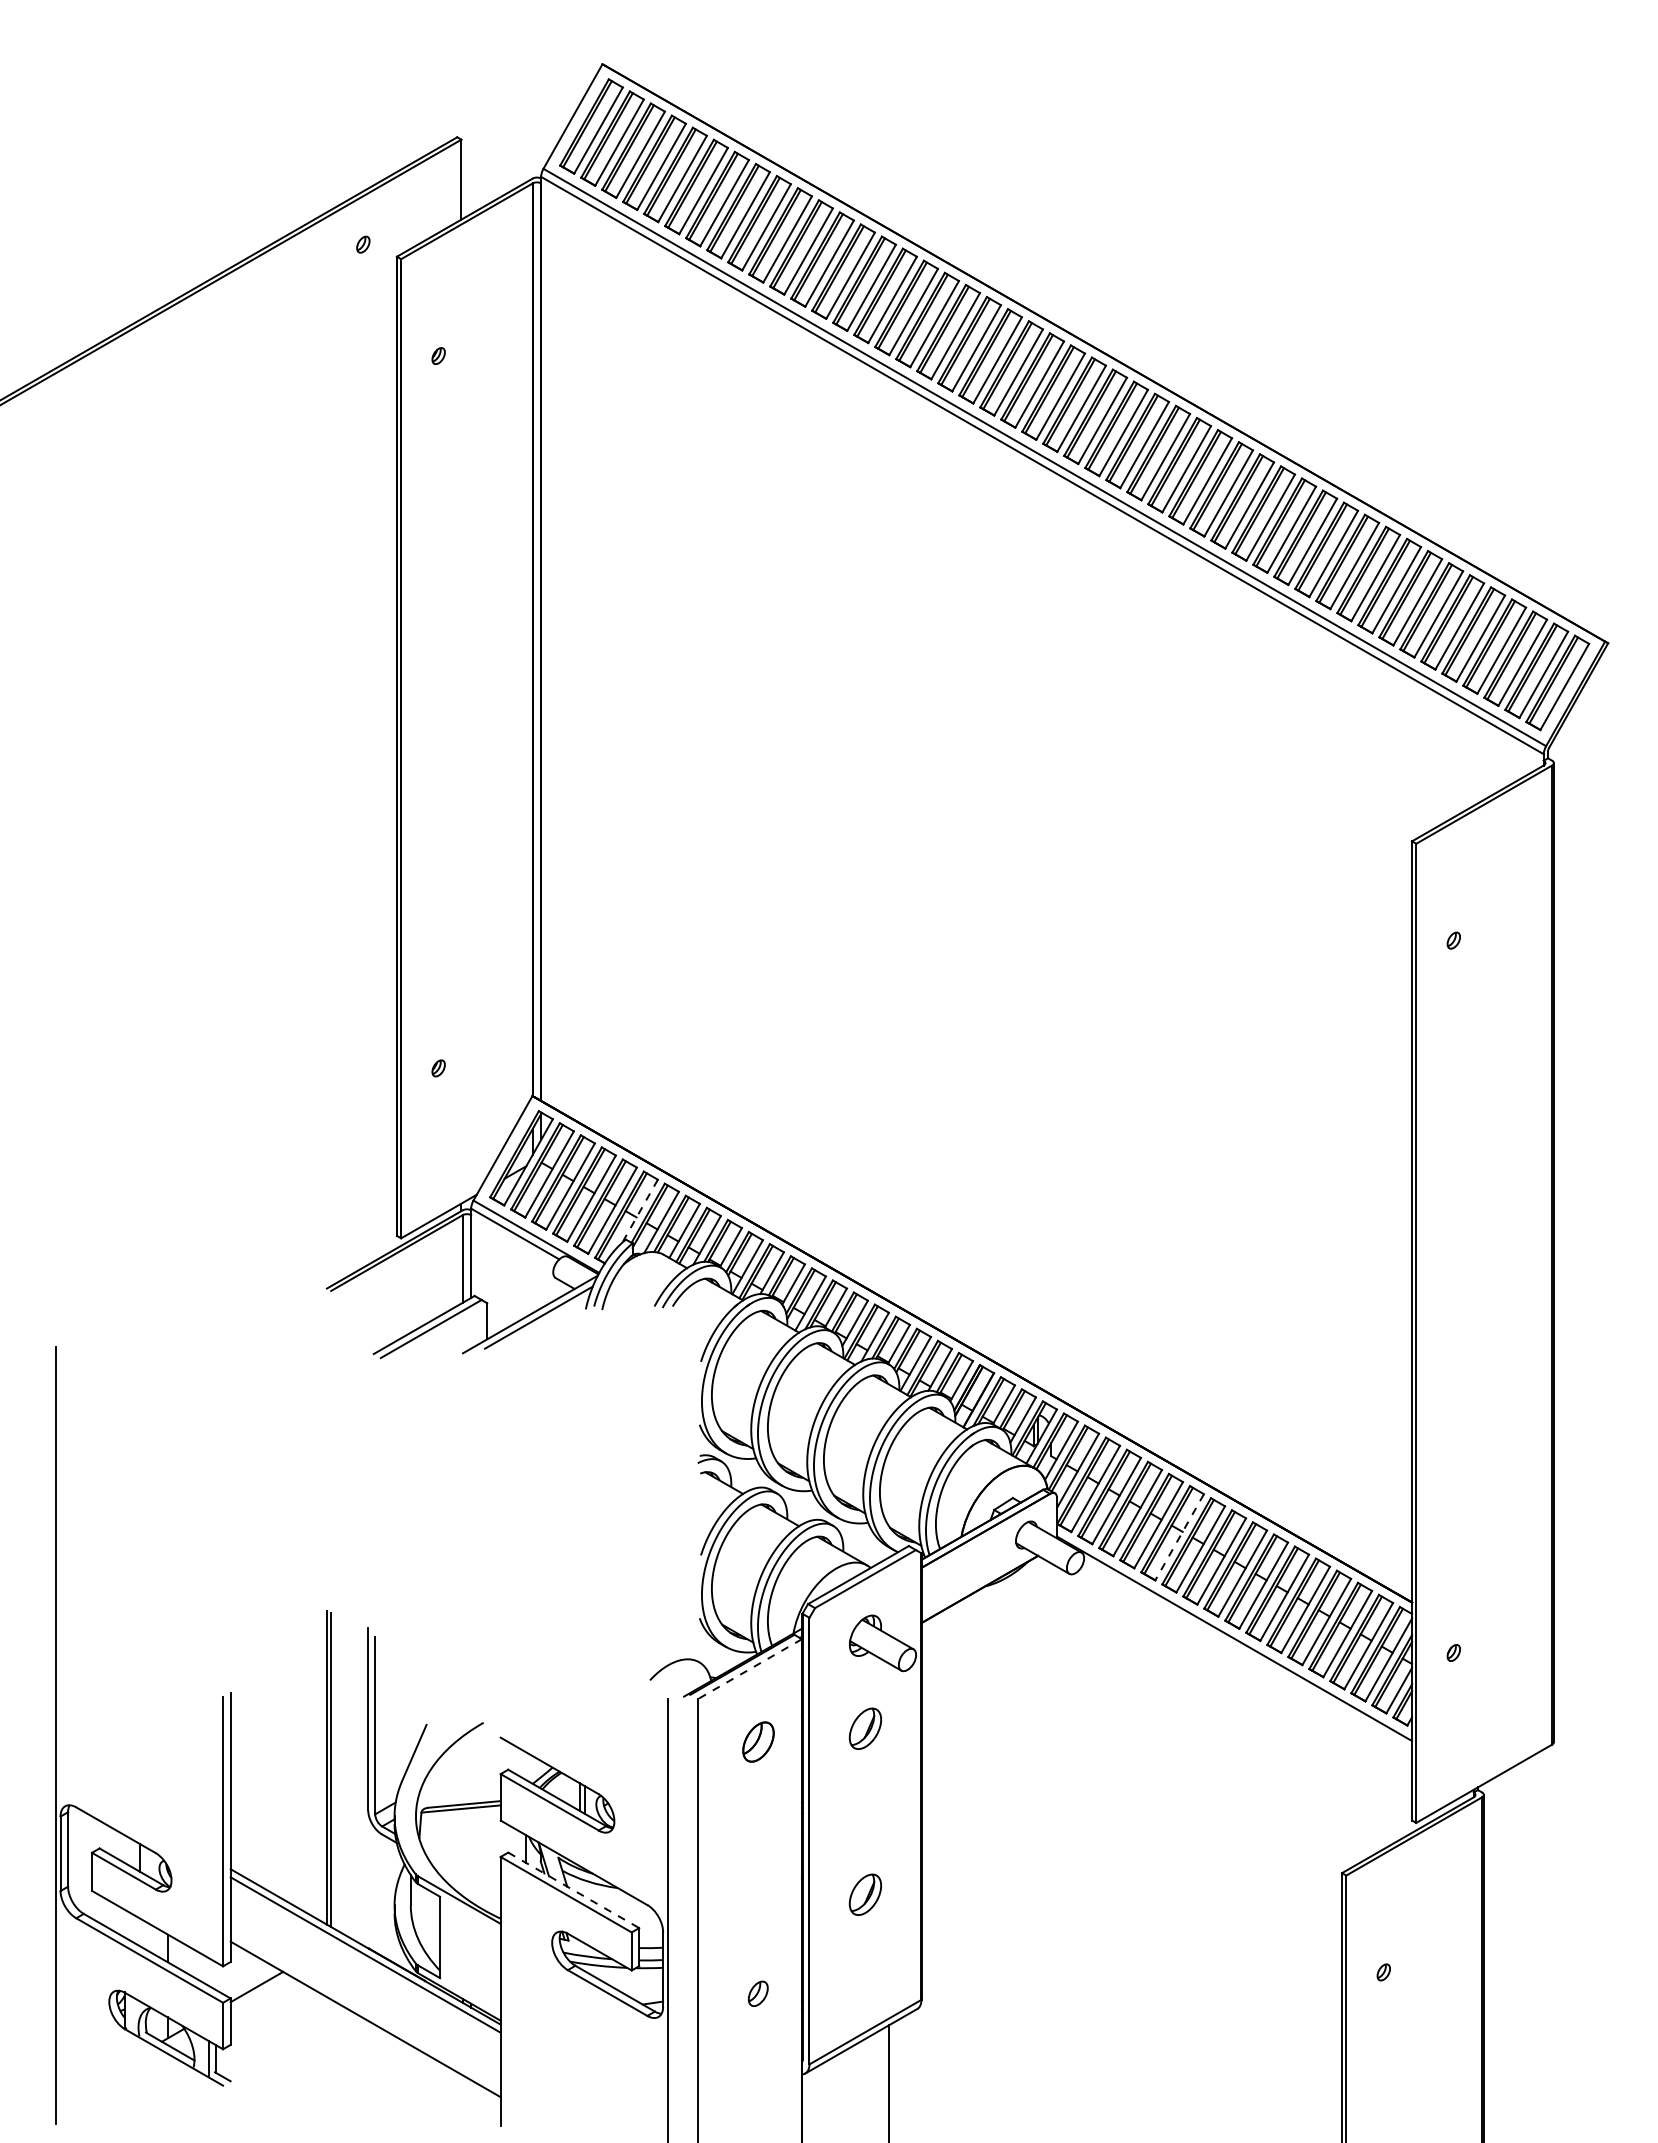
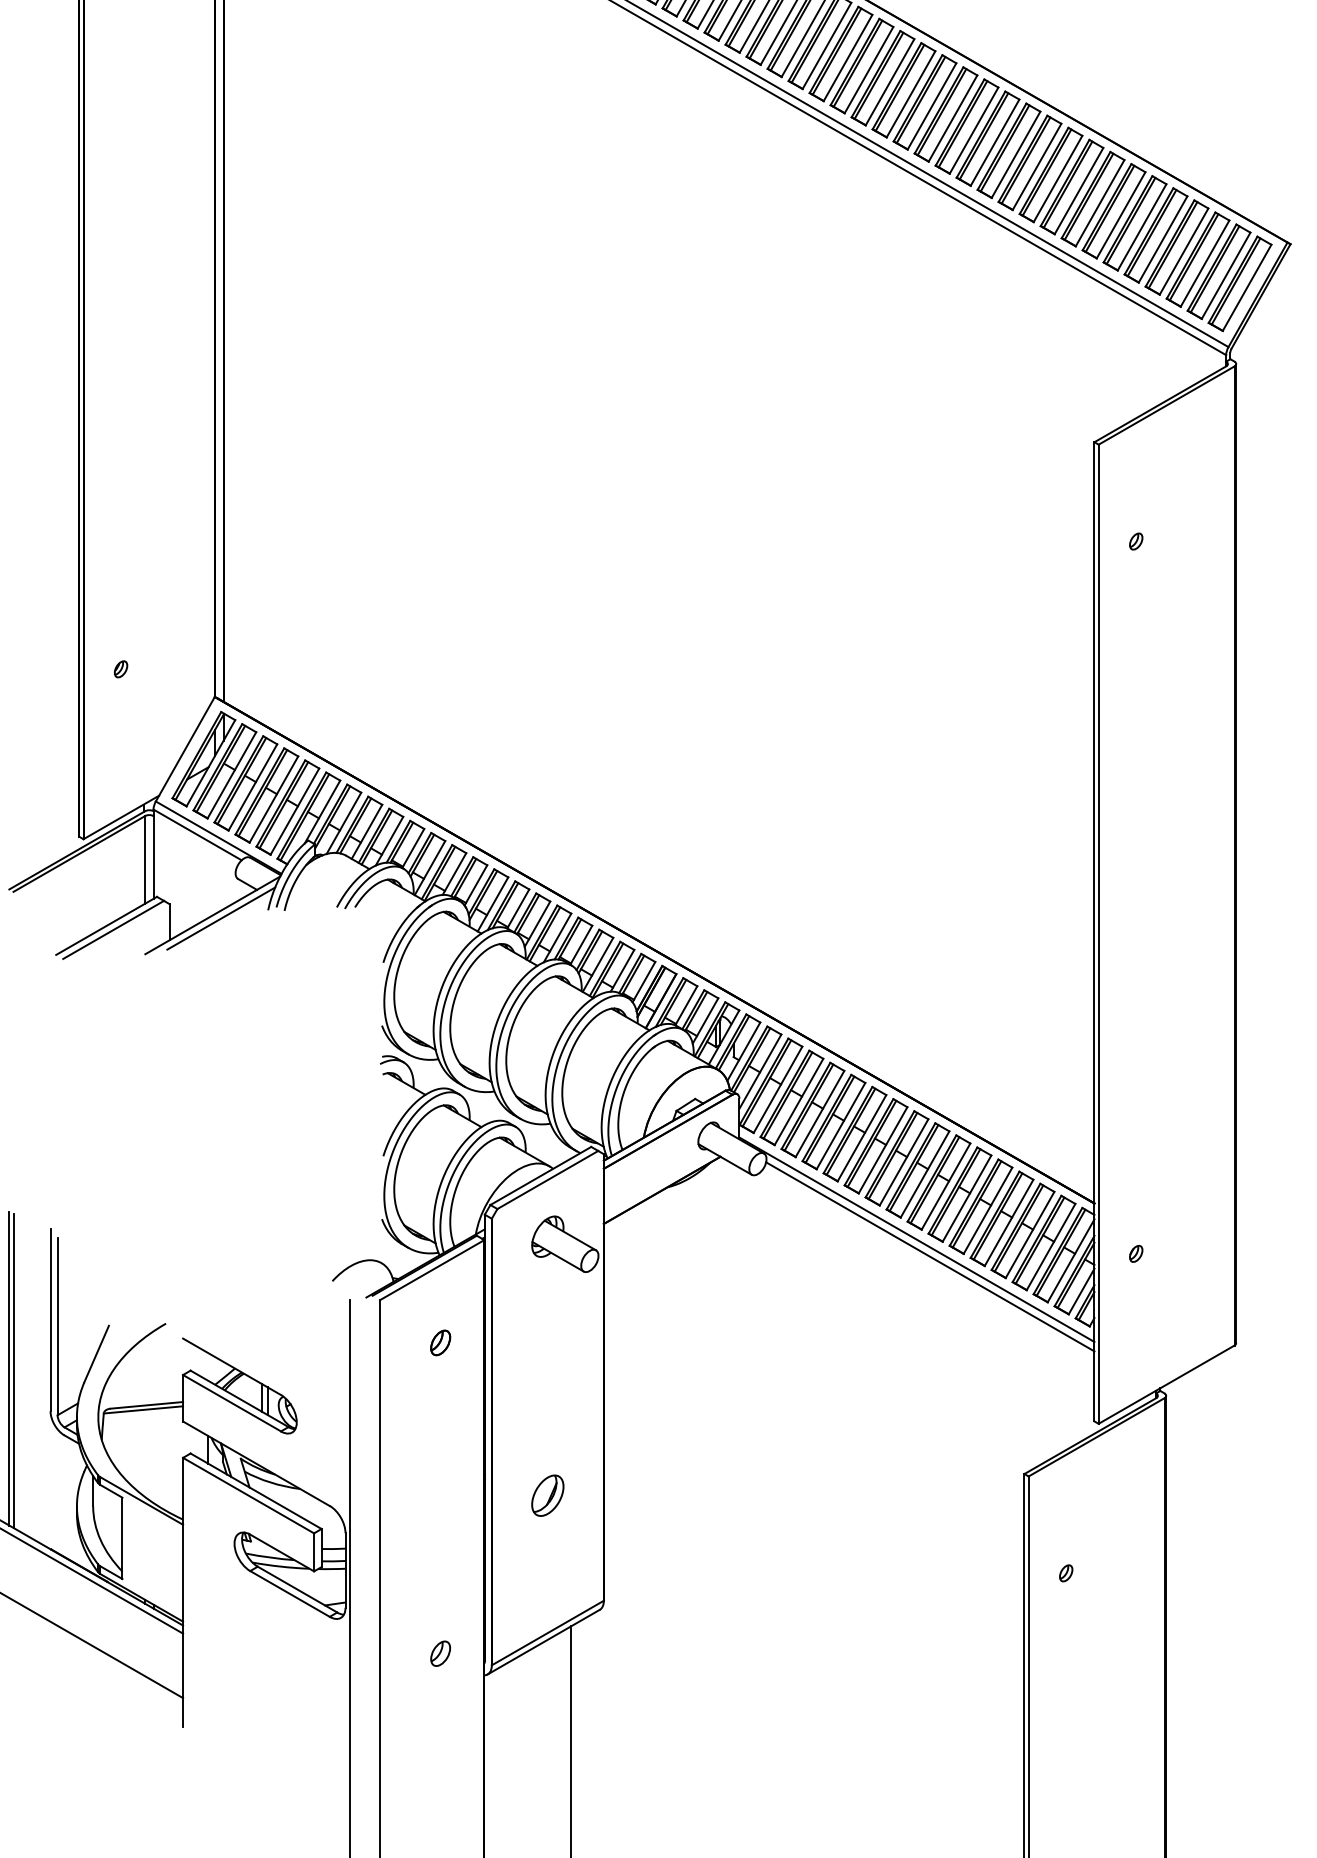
line: (639, 1211) -> (321, 812), dashed -> solid
line: (1179, 1537) -> (861, 1138), dashed -> solid
line: (1247, 1655) -> (929, 1256), added
line: (749, 1669) -> (431, 1270), dashed -> solid
part: (864, 1728) -> (546, 1329), removed
part: (757, 1741) -> (439, 1342), size x0.62
line: (573, 1890) -> (255, 1491), dashed -> solid
part: (758, 1993) -> (440, 1653), moved

